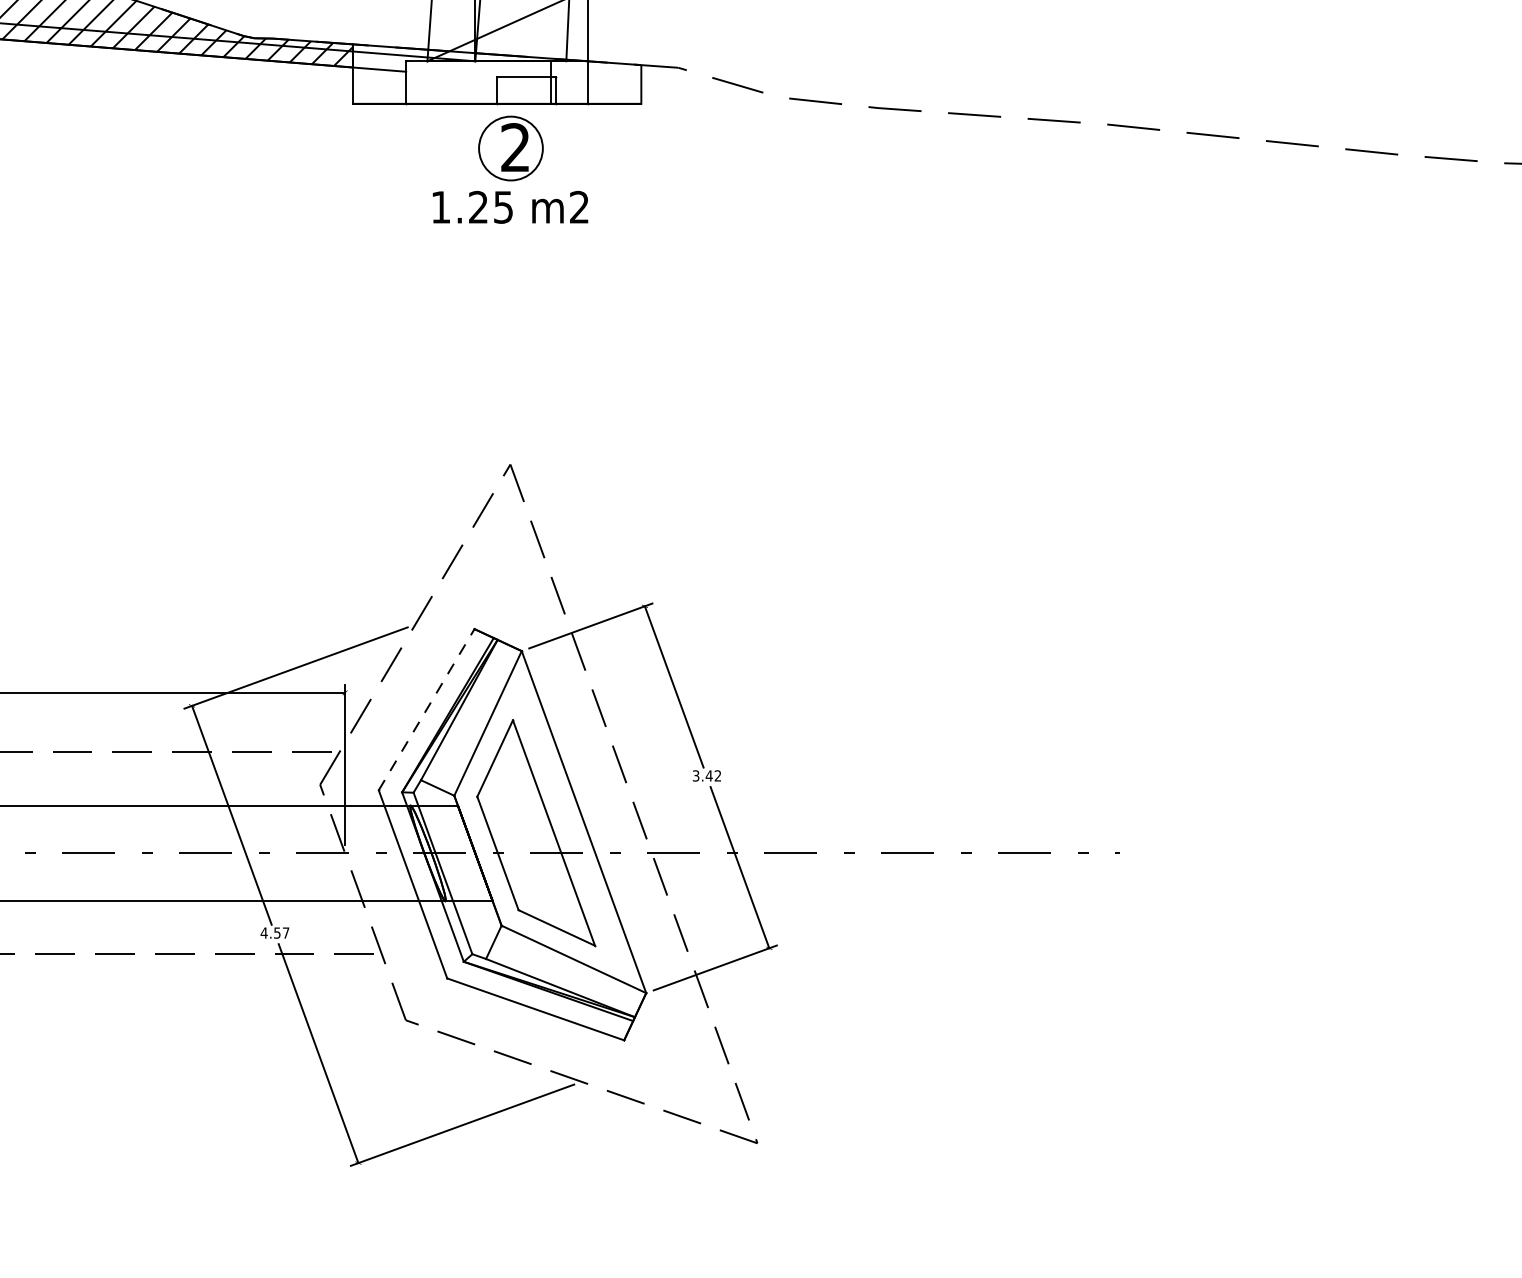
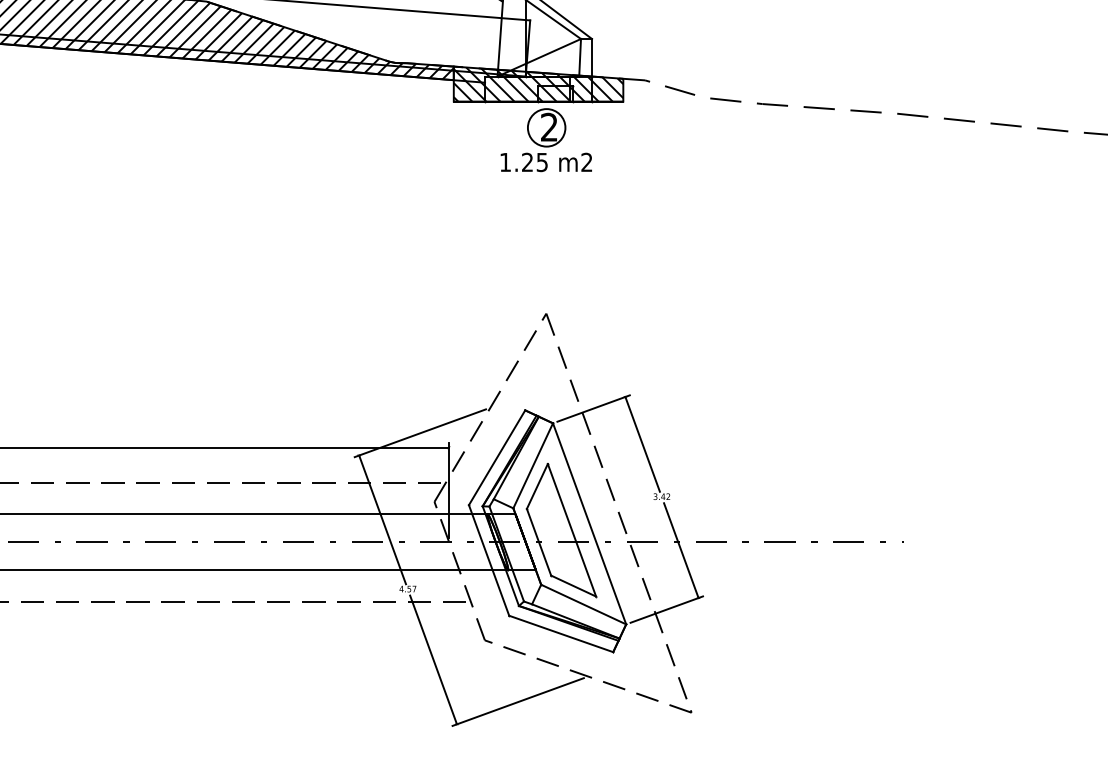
hatch: (497, 74) -> (538, 84), added
line: (427, 709) -> (497, 457), dashed -> solid

